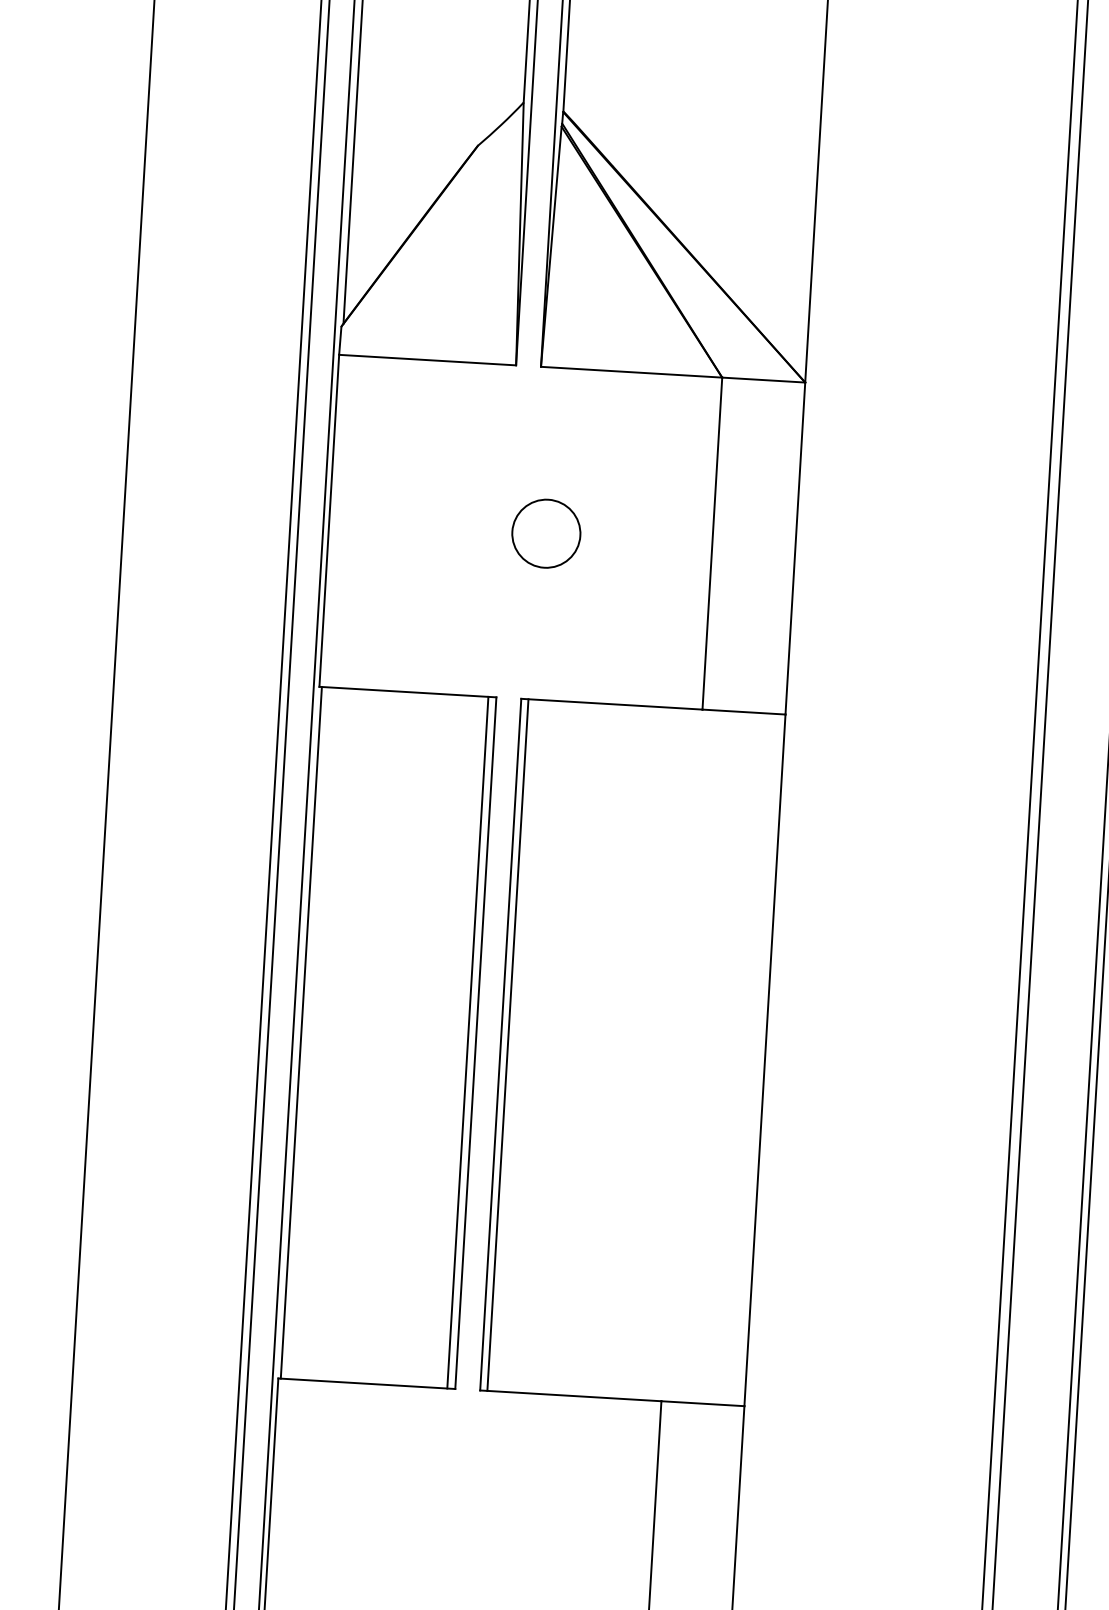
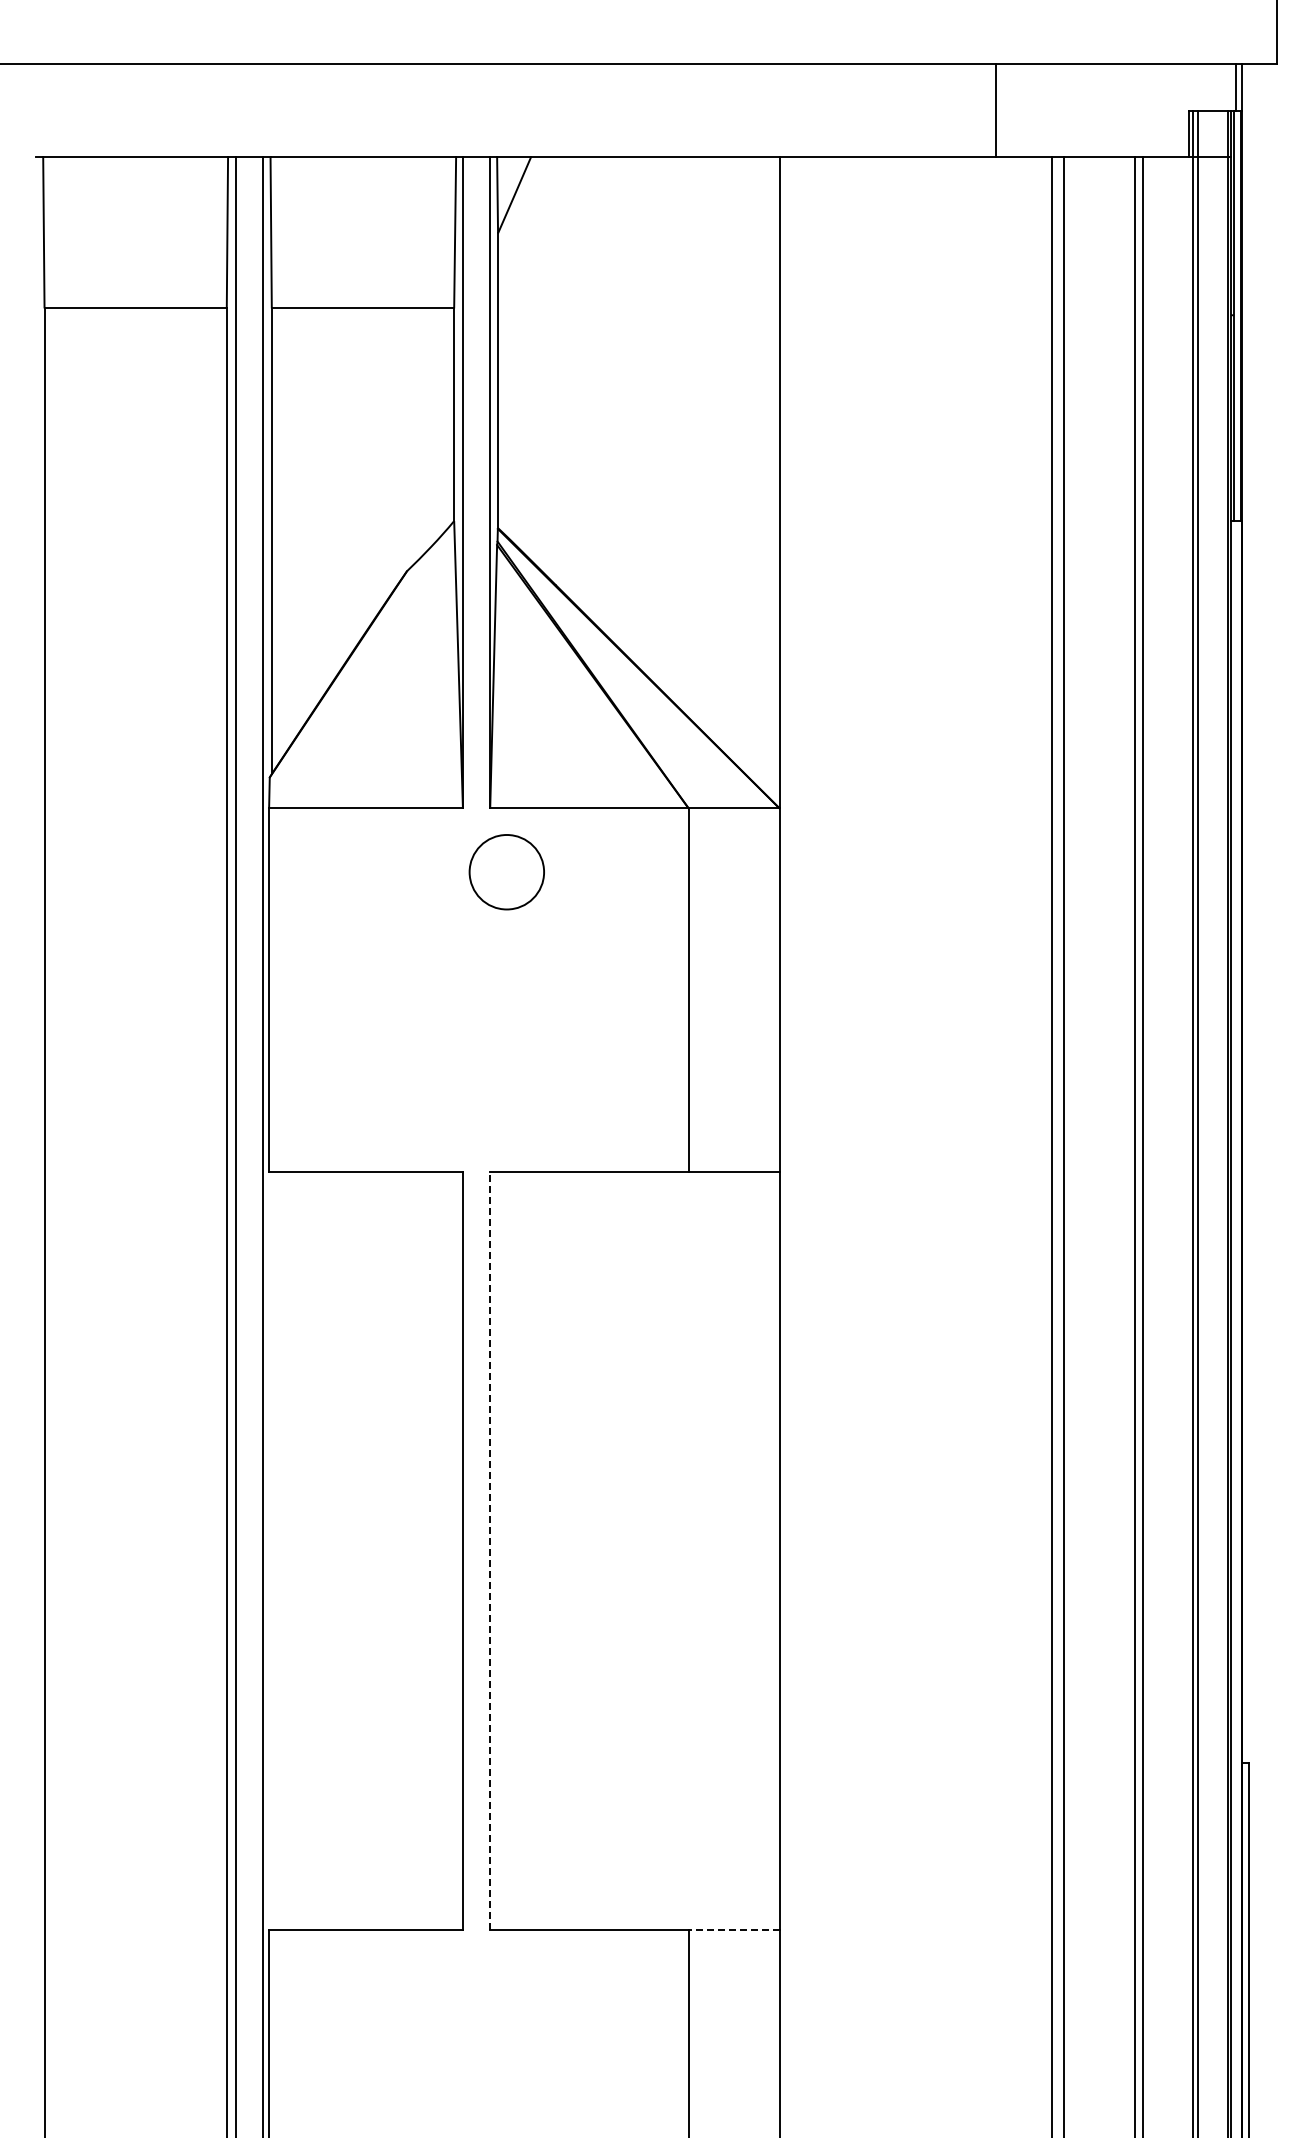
circle: (546, 533) -> (506, 872), moved
line: (301, 1032) -> (271, 1550), removed
line: (468, 1042) -> (454, 1550), removed
line: (501, 1044) -> (490, 1550), solid -> dashed
line: (508, 1044) -> (498, 1550), removed
line: (702, 1403) -> (733, 1929), solid -> dashed

